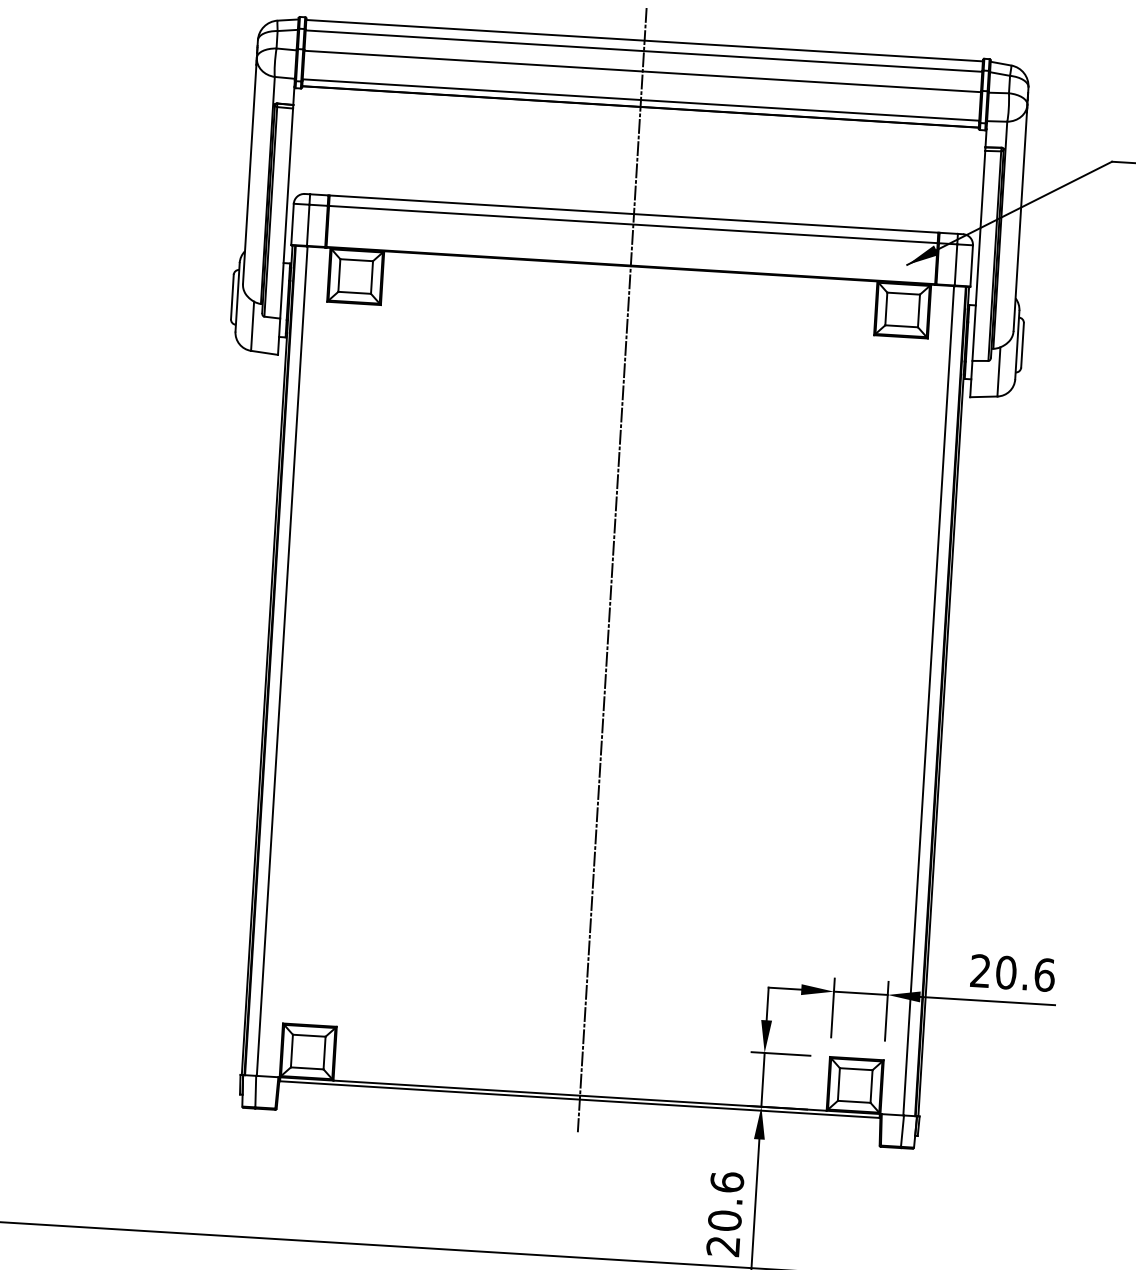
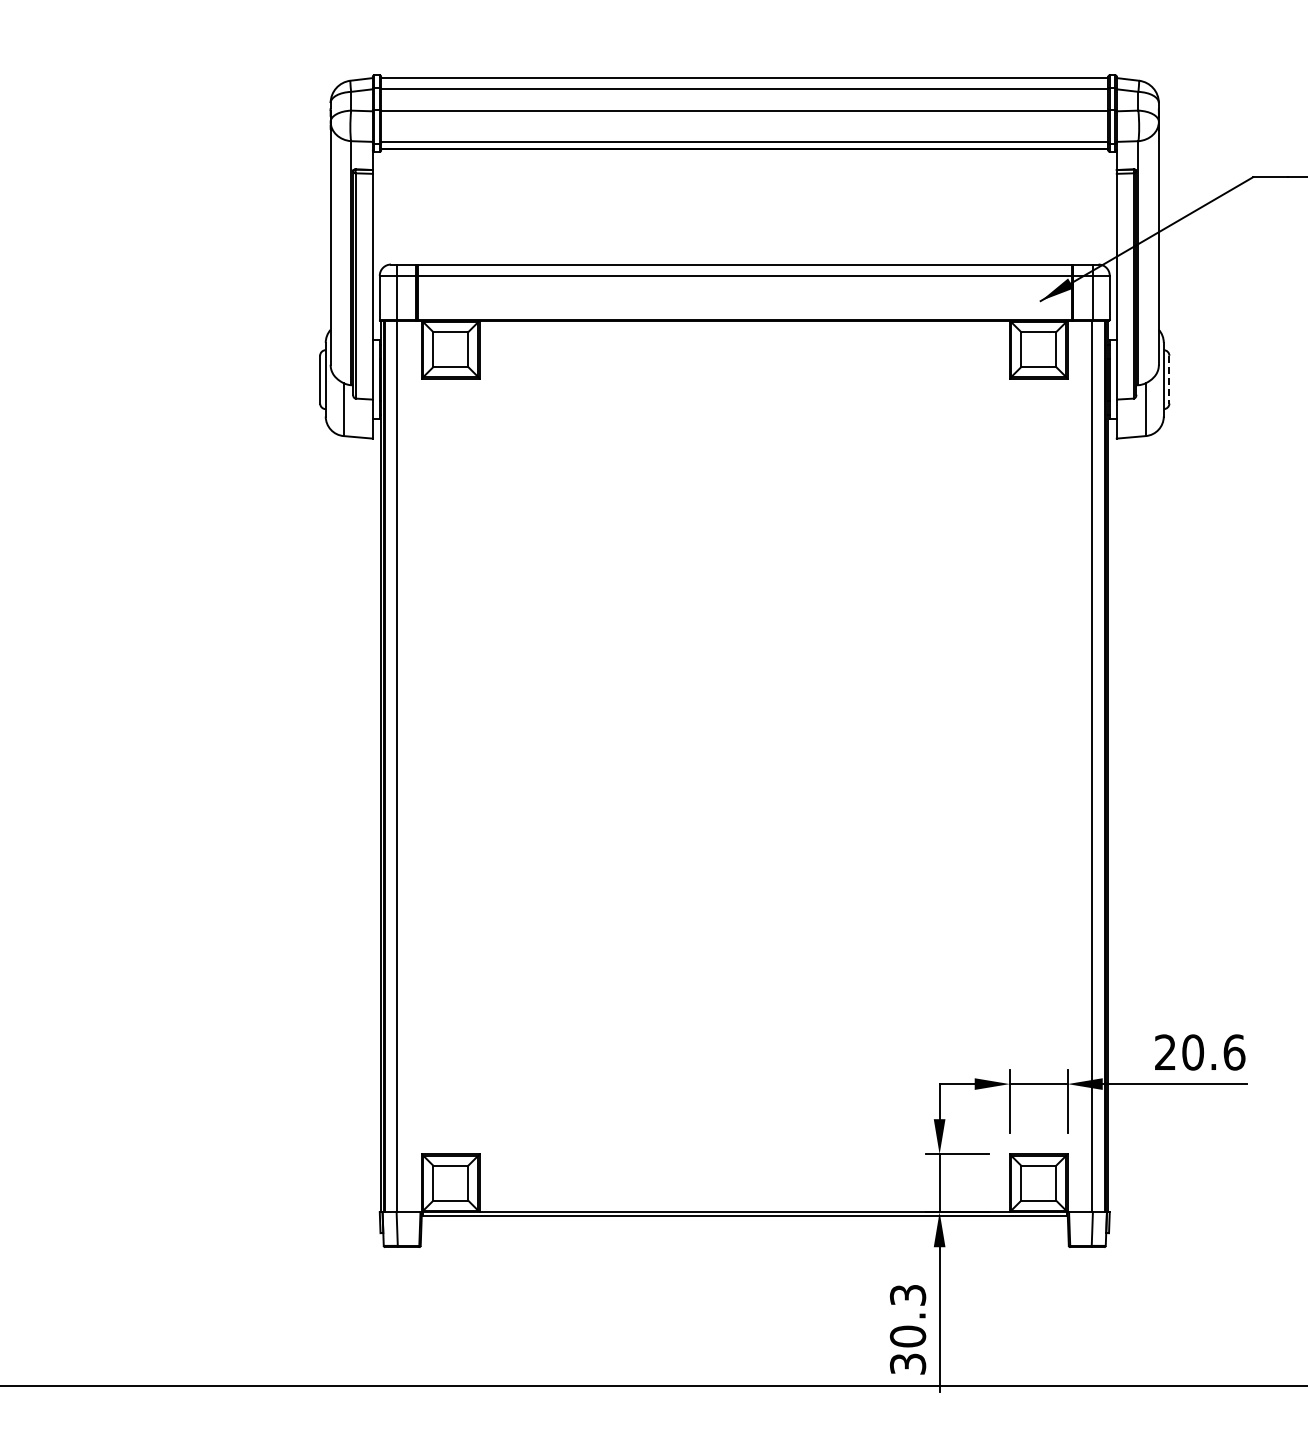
line: (1022, 345) -> (1169, 379), solid -> dashed
line: (611, 570) -> (744, 647), removed
text: (724, 1214) -> (907, 1329), 20.6 -> 30.3

